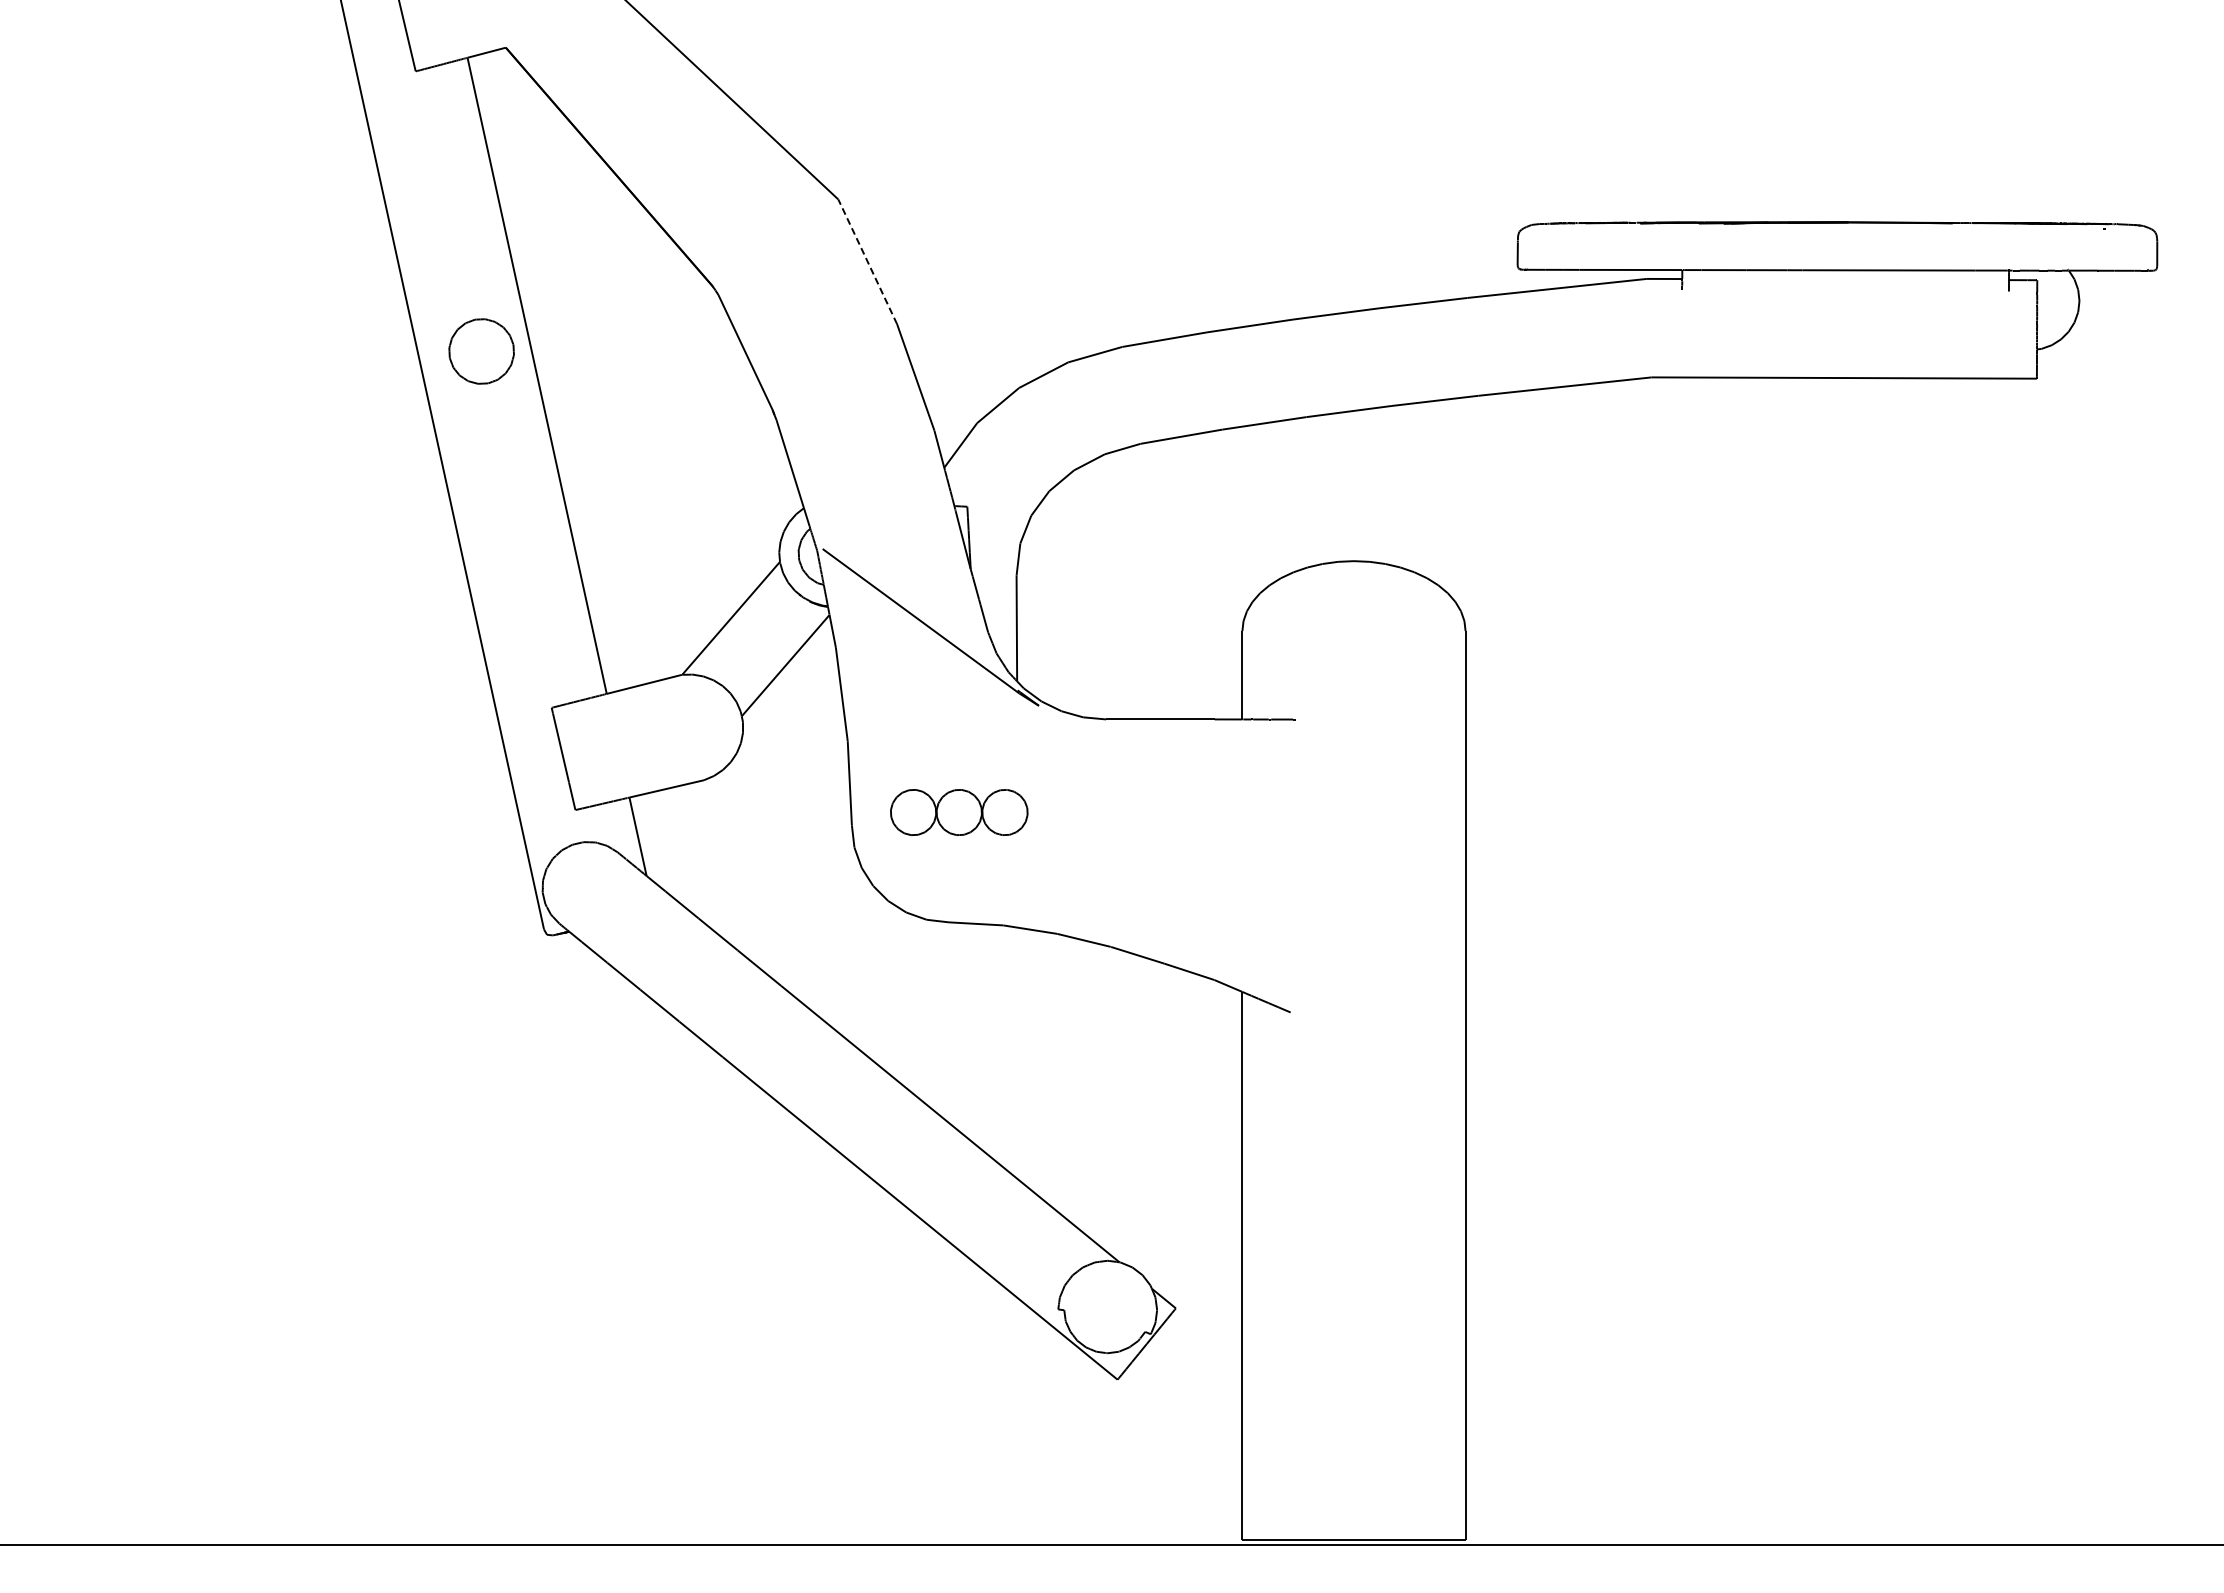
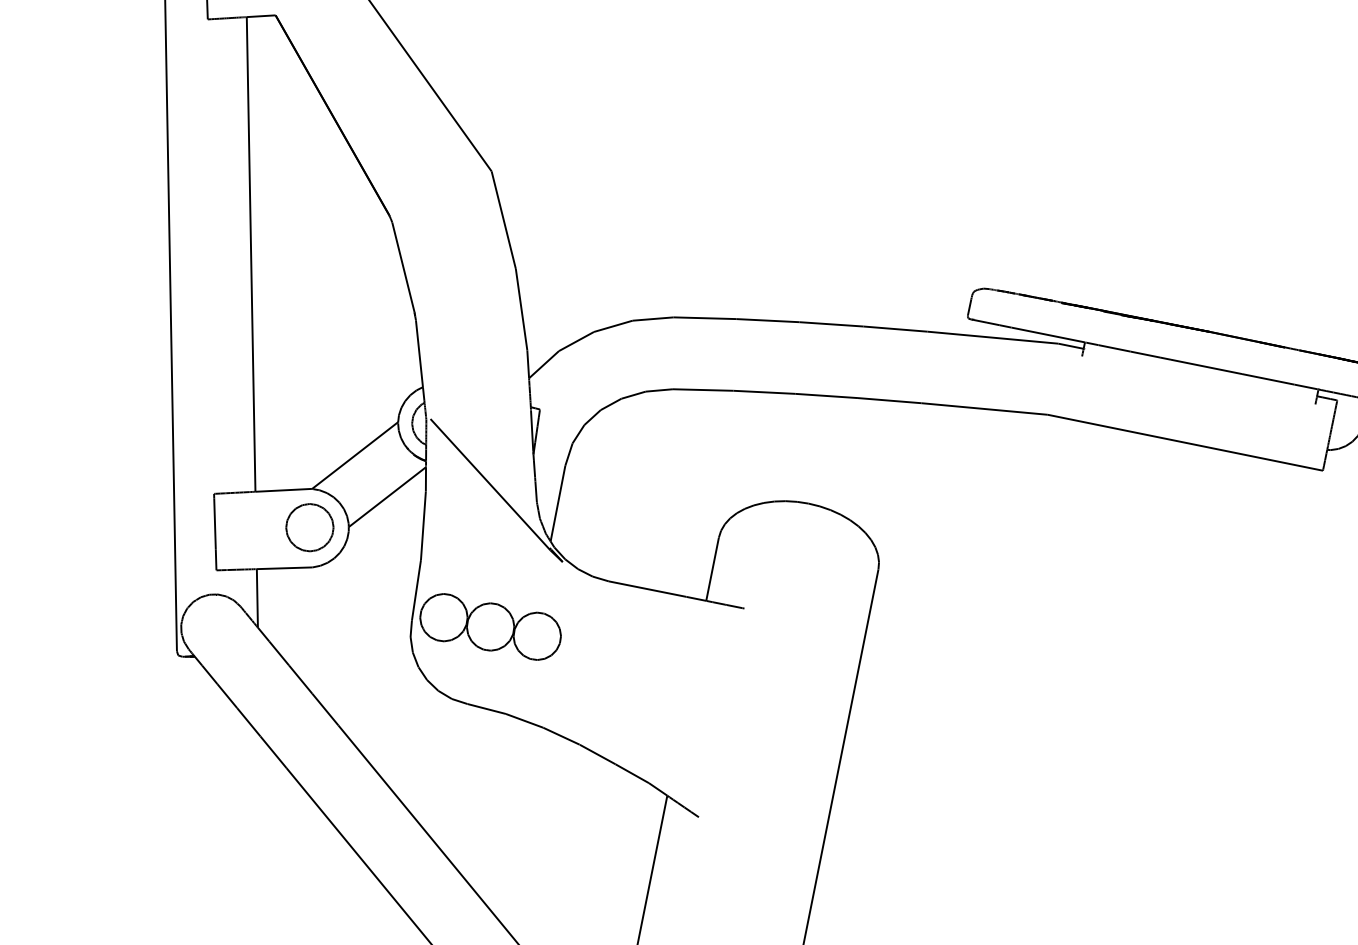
line: (867, 261) -> (503, 219), dashed -> solid
part: (481, 351) -> (309, 527), moved
part: (958, 812) -> (489, 626), size x1.43

